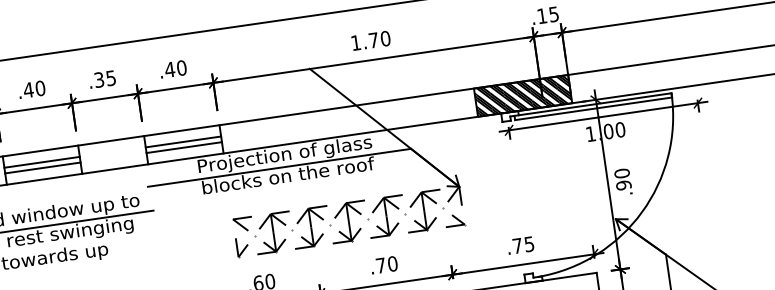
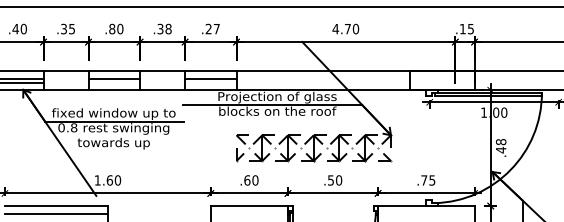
text: (355, 43) -> (335, 29), 1.70 -> 4.70
text: (175, 68) -> (212, 28), .40 -> .27
text: (110, 77) -> (168, 28), .35 -> .38
text: (28, 89) -> (112, 28), .40 -> .80
hatch: (523, 95) -> (442, 80), removed
line: (183, 147) -> (210, 82), removed
line: (43, 167) -> (114, 82), removed
text: (622, 180) -> (500, 146), .90 -> .48
text: (380, 265) -> (330, 180), .70 -> .50

